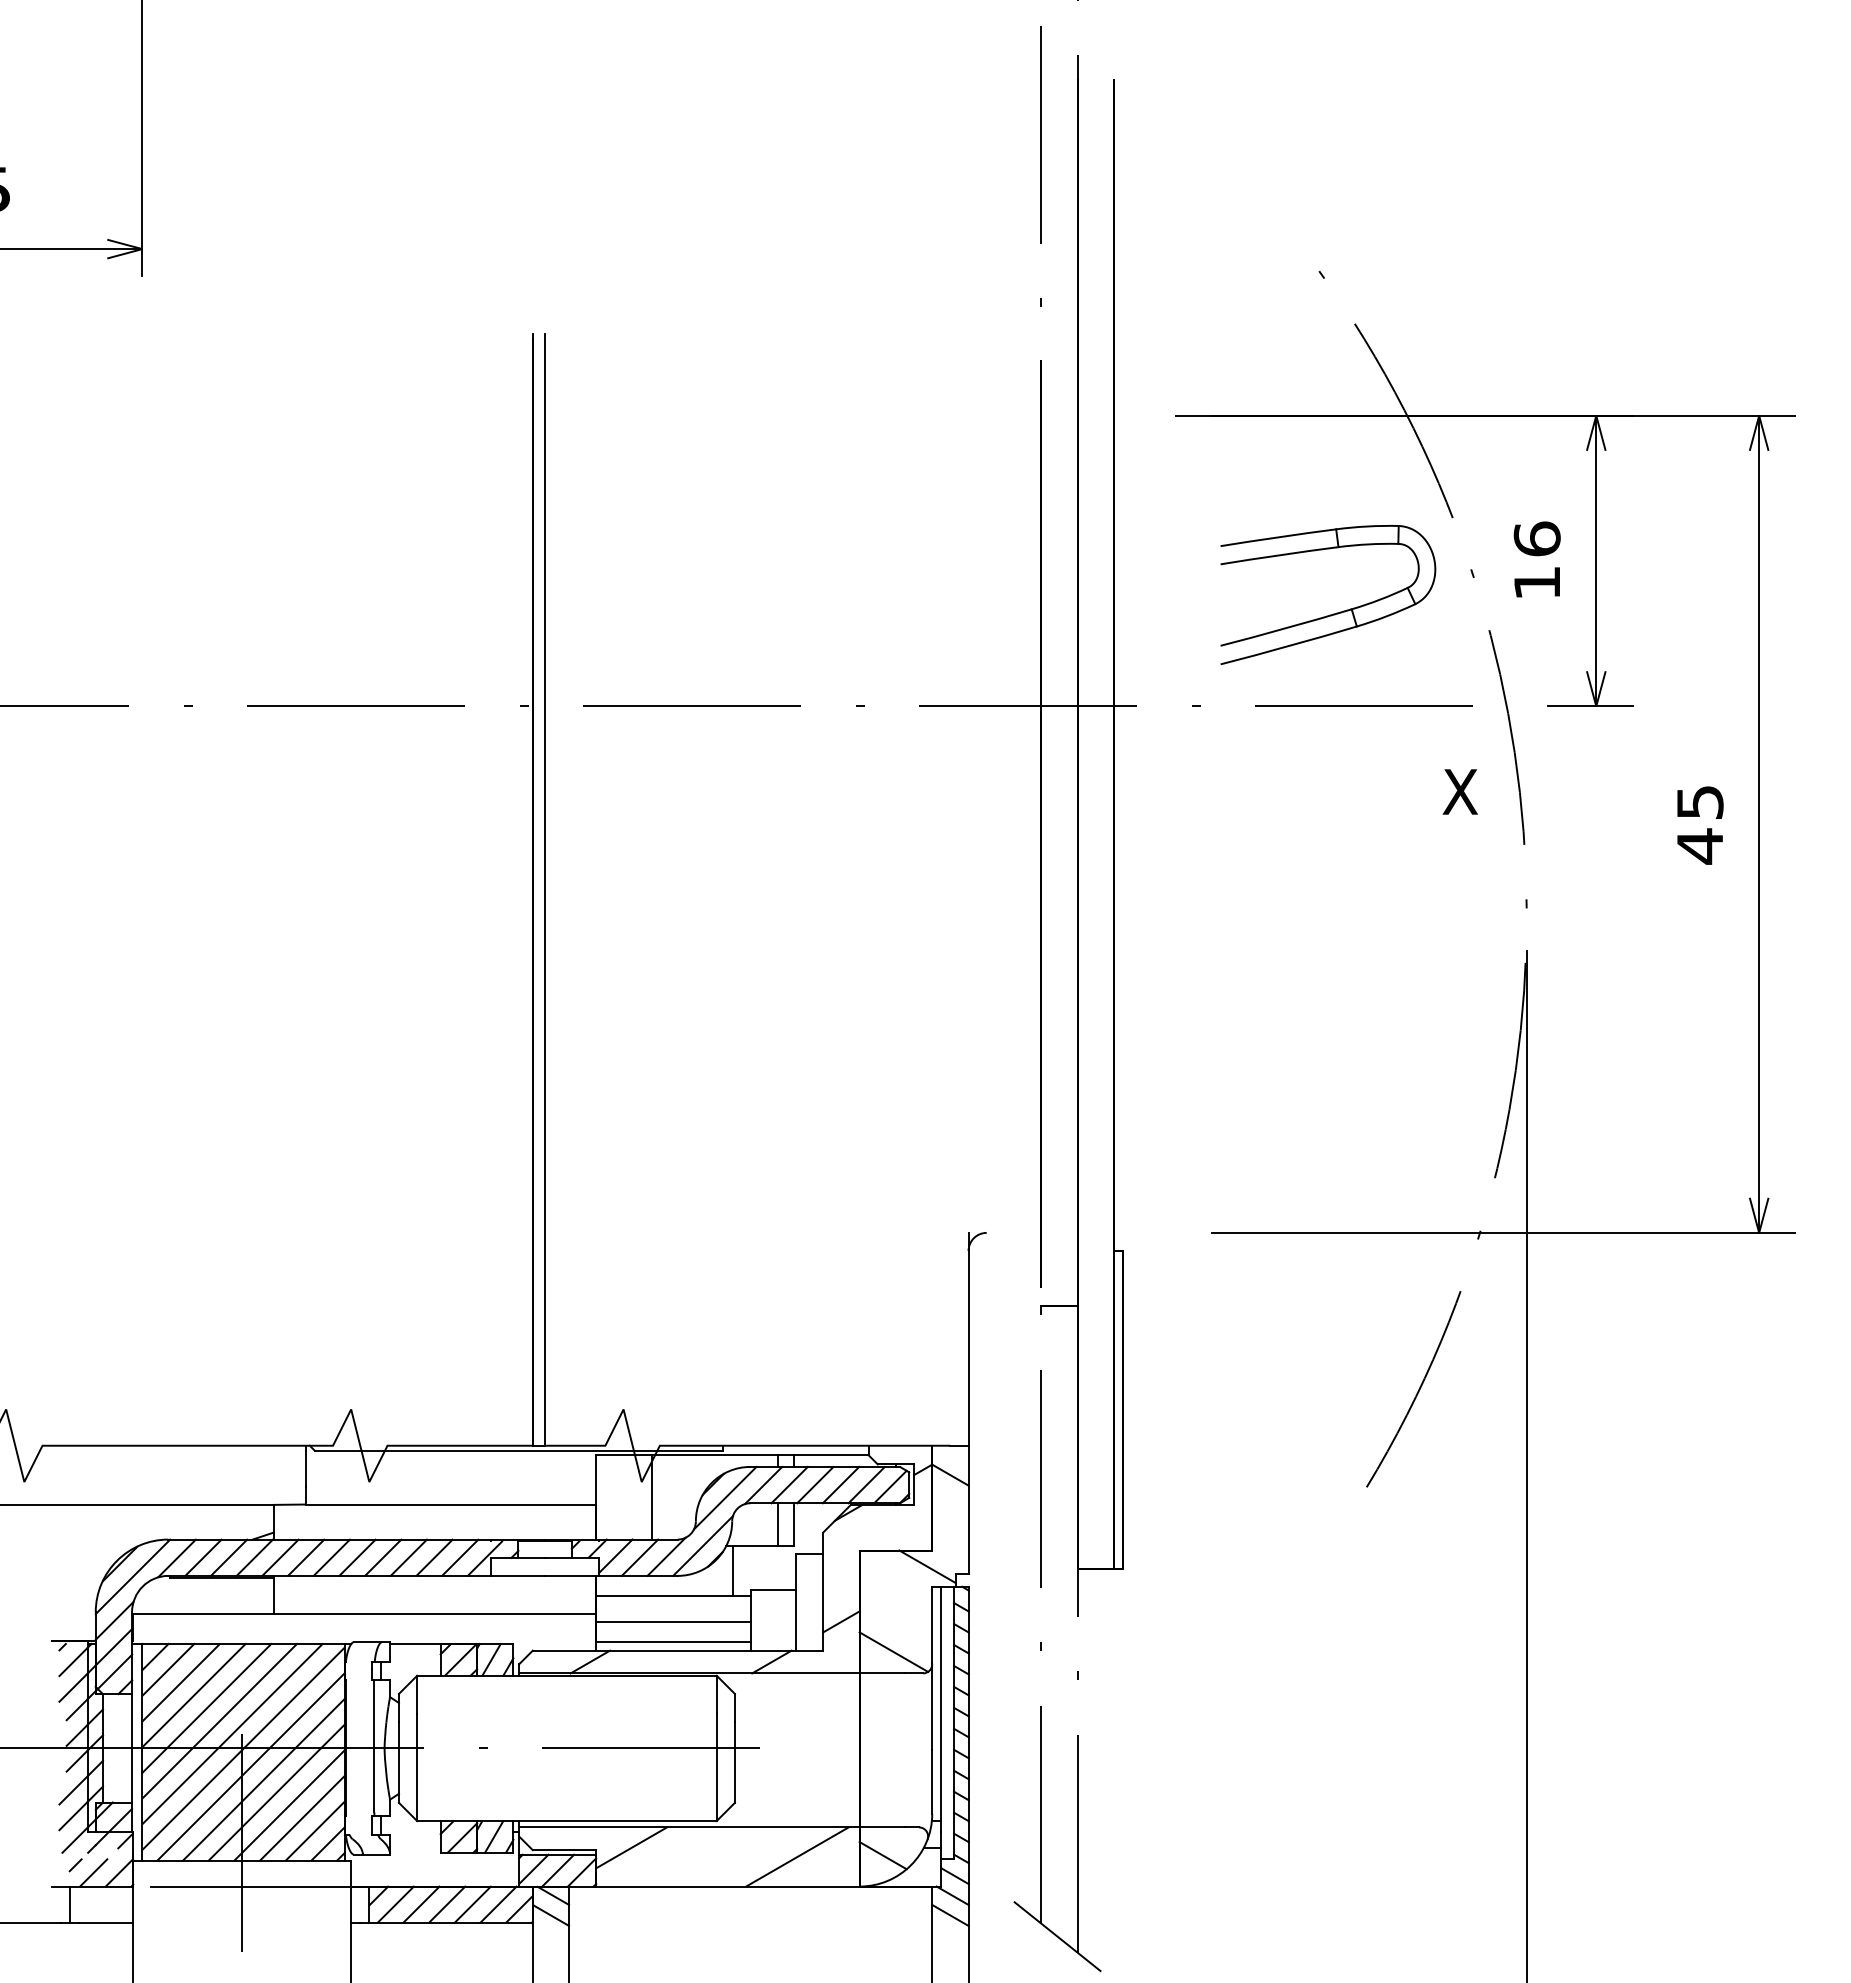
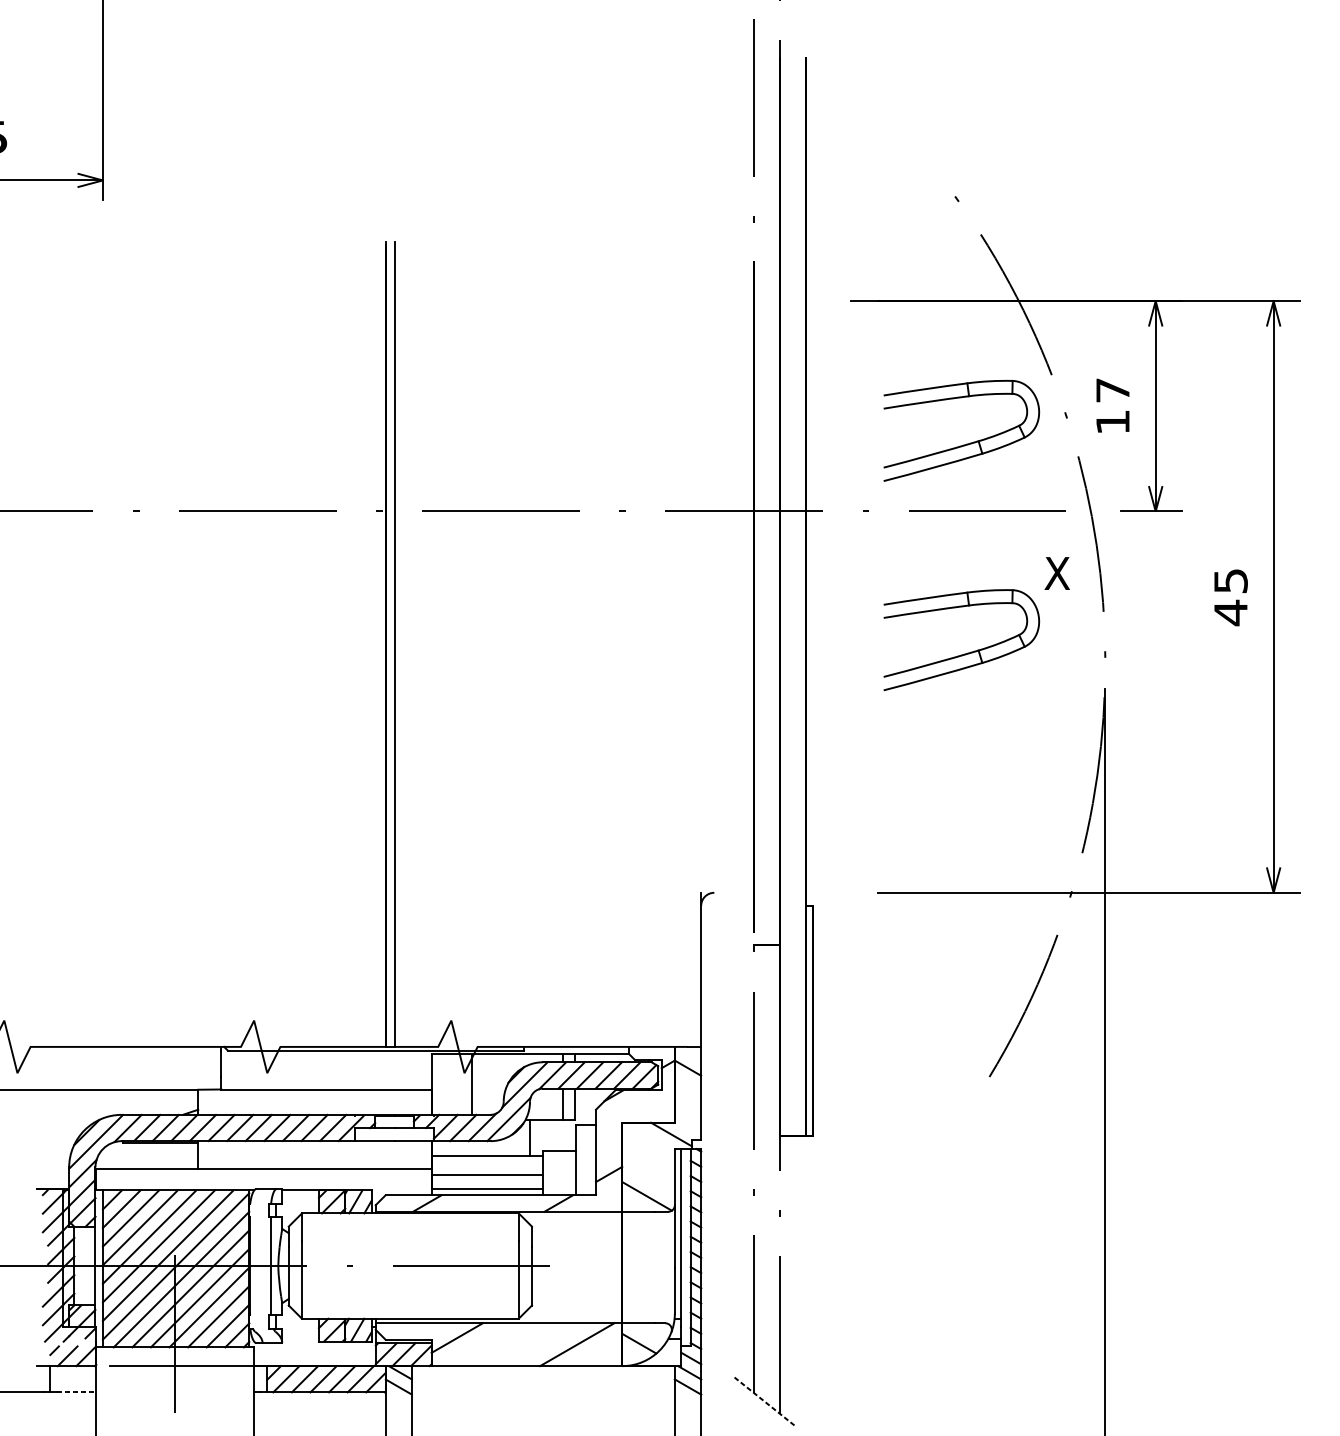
text: (1536, 538) -> (1112, 389), 16 -> 17
part: (1333, 902) -> (965, 653), added
line: (106, 1922) -> (76, 1392), solid -> dashed
line: (1057, 1936) -> (765, 1402), solid -> dashed

